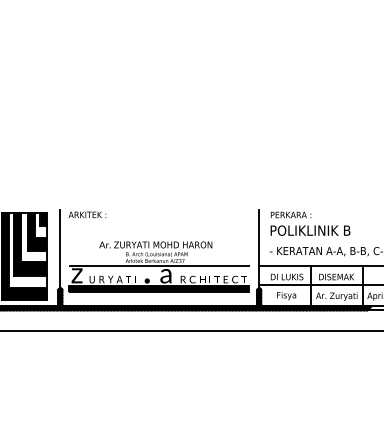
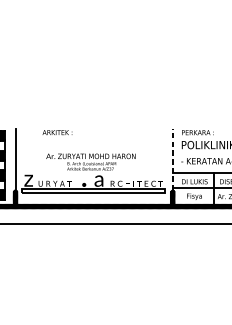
text: (87, 214) -> (57, 132), moved
line: (259, 248) -> (172, 159), solid -> dashed
line: (158, 265) -> (93, 172), removed
fill: (158, 288) -> (93, 190), removed

